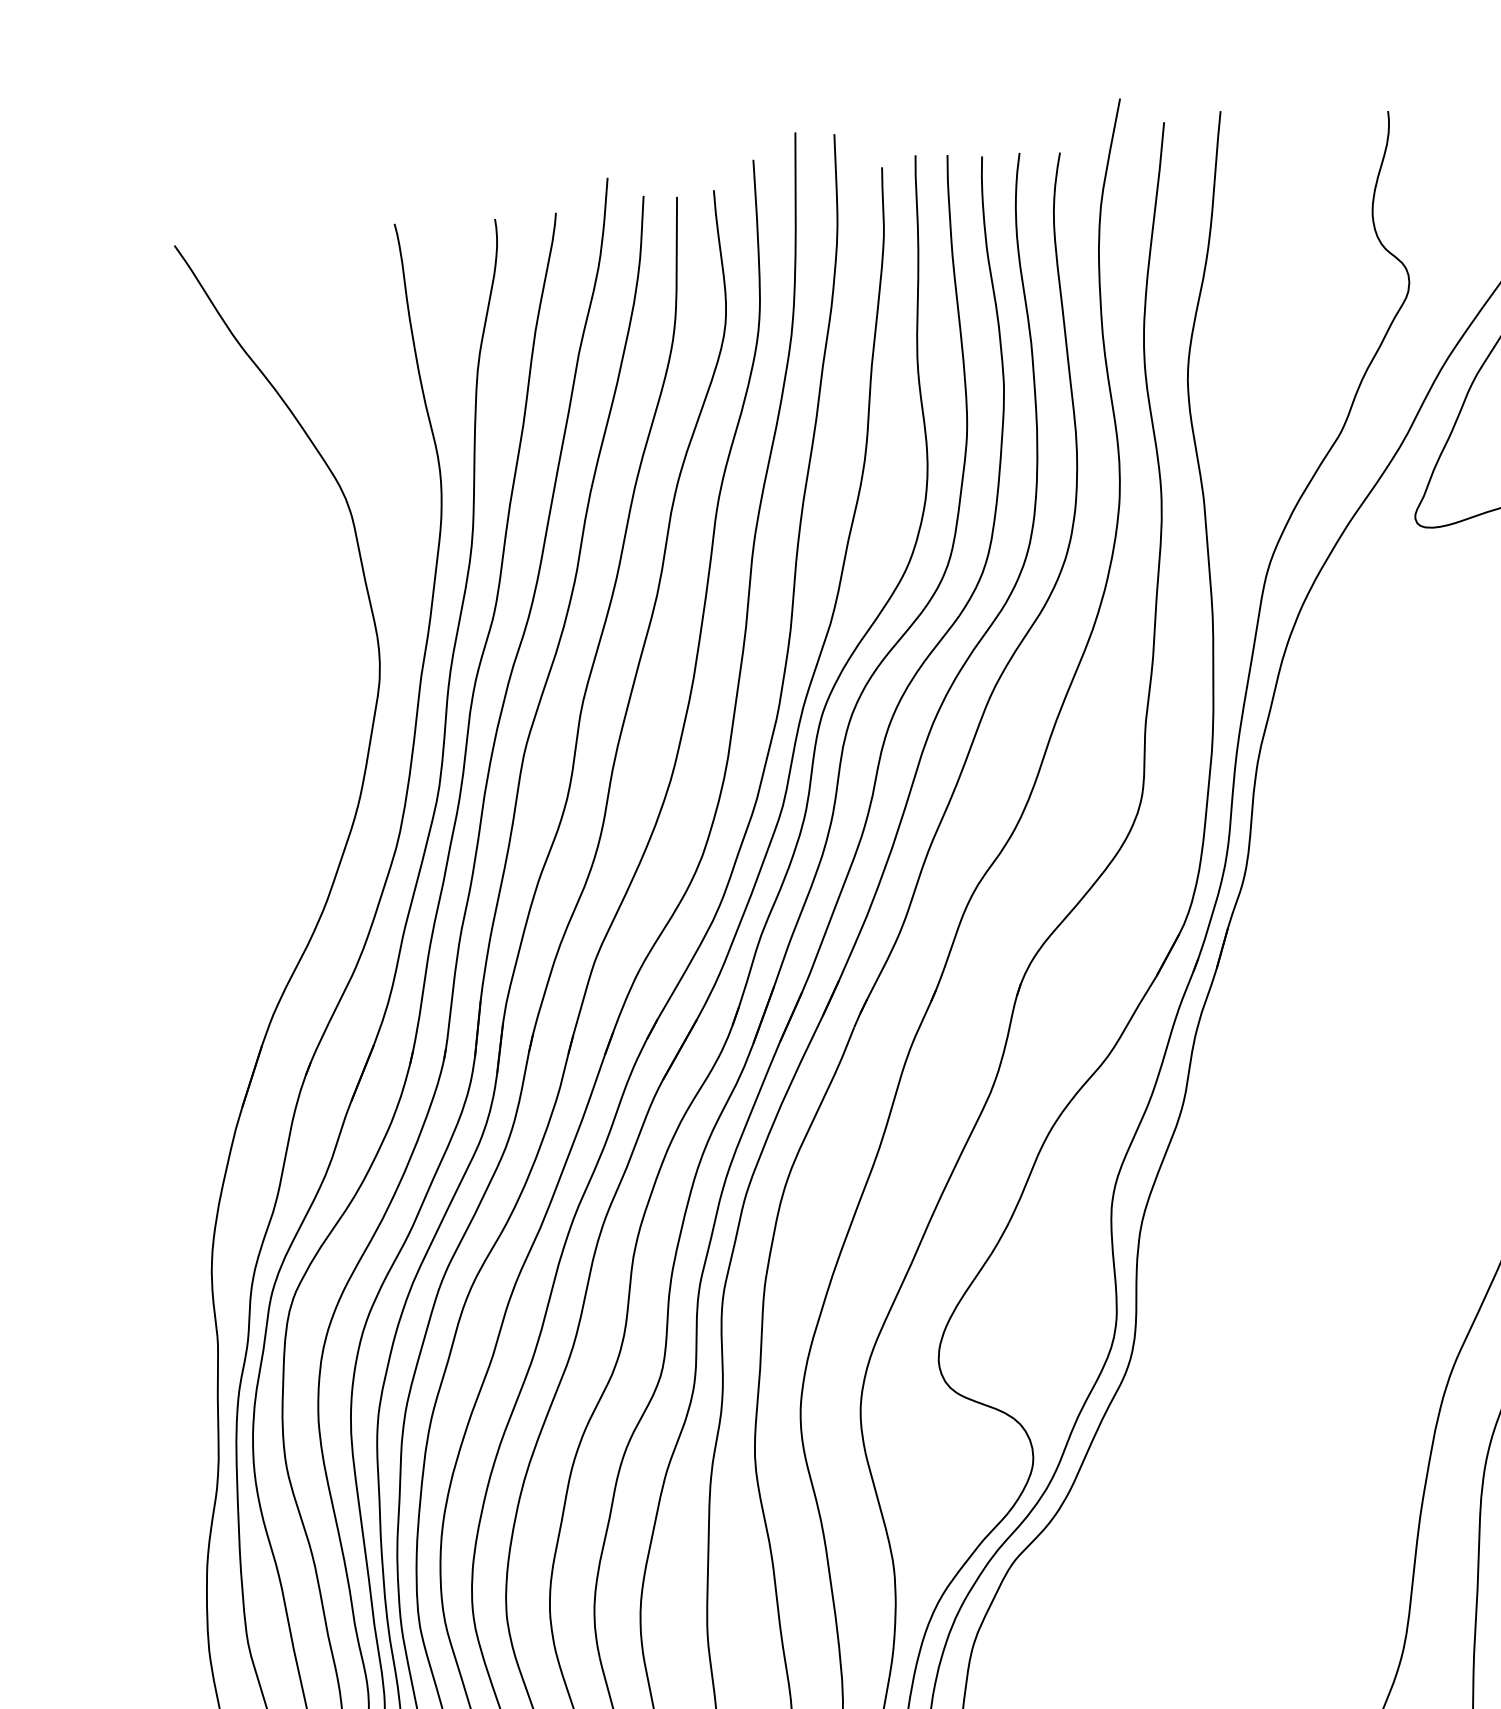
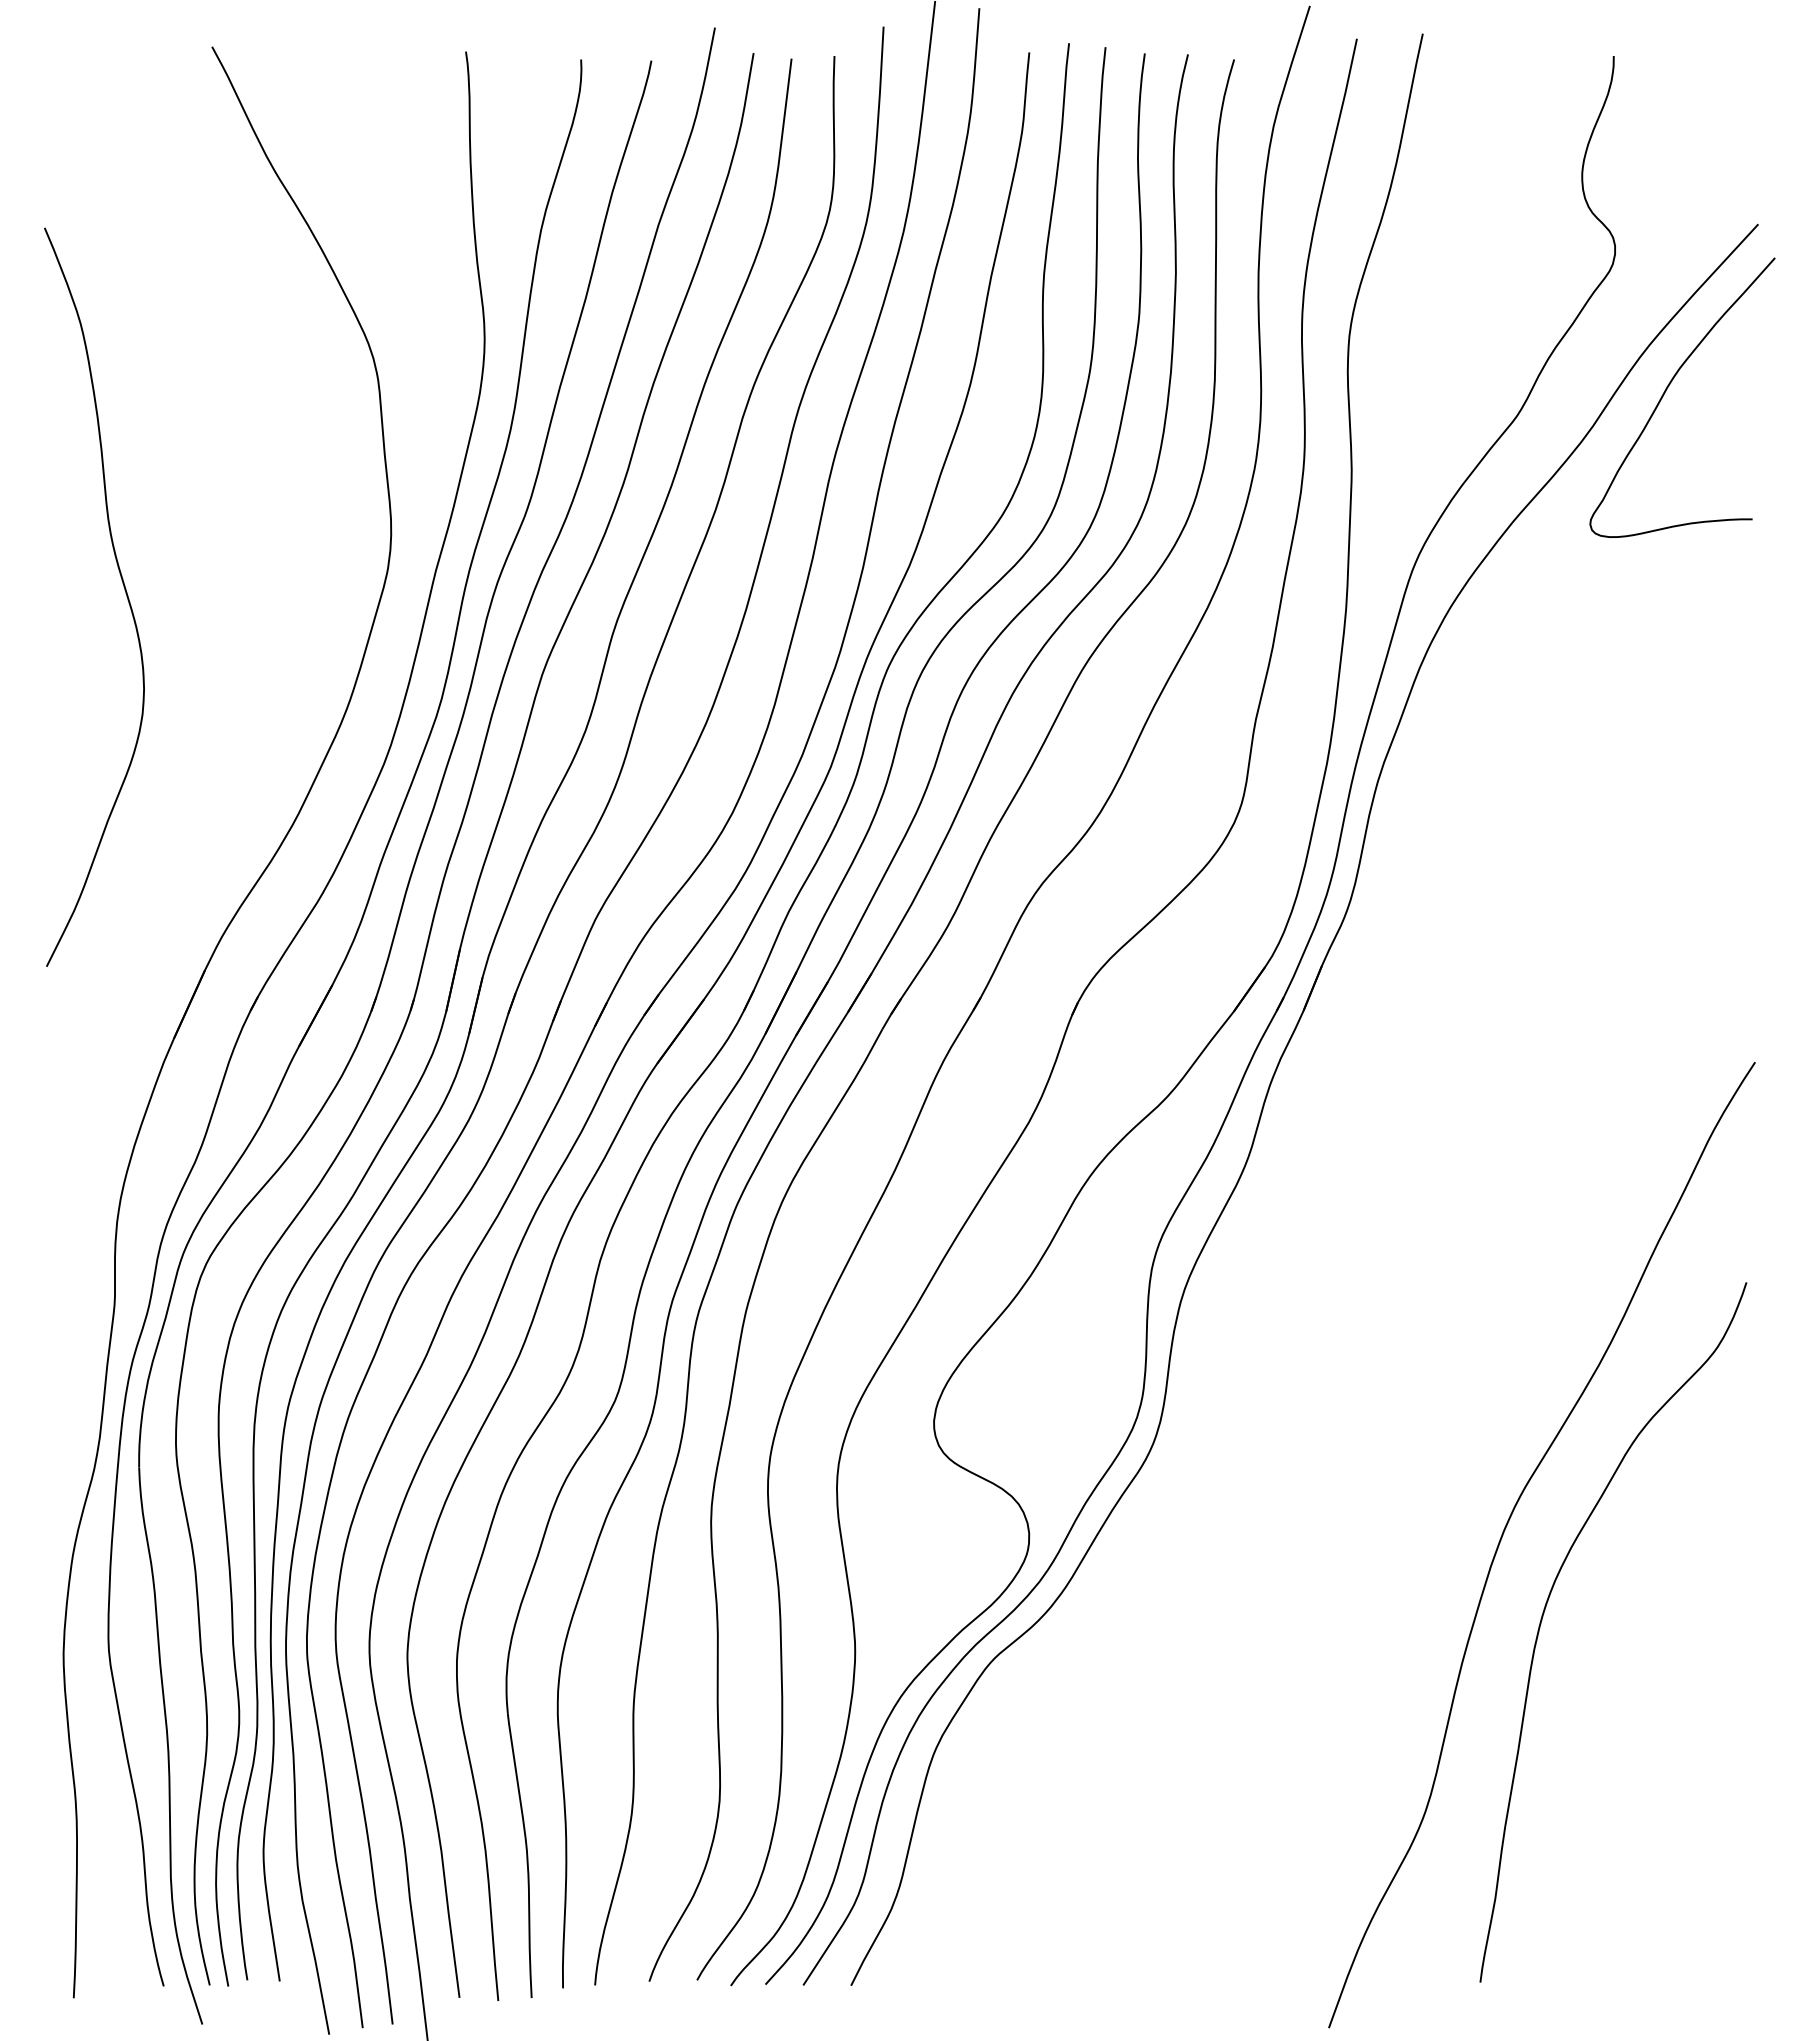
curve: (152, 722) -> (123, 587), added

